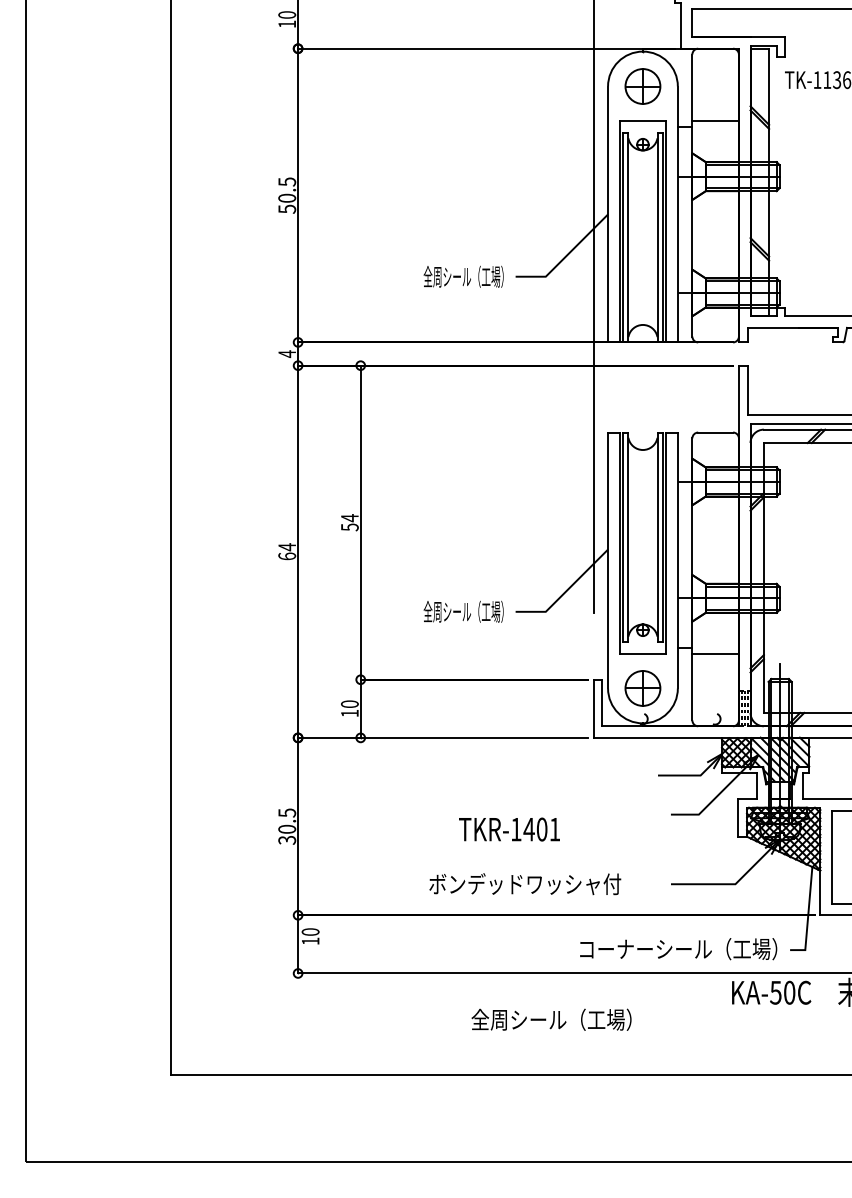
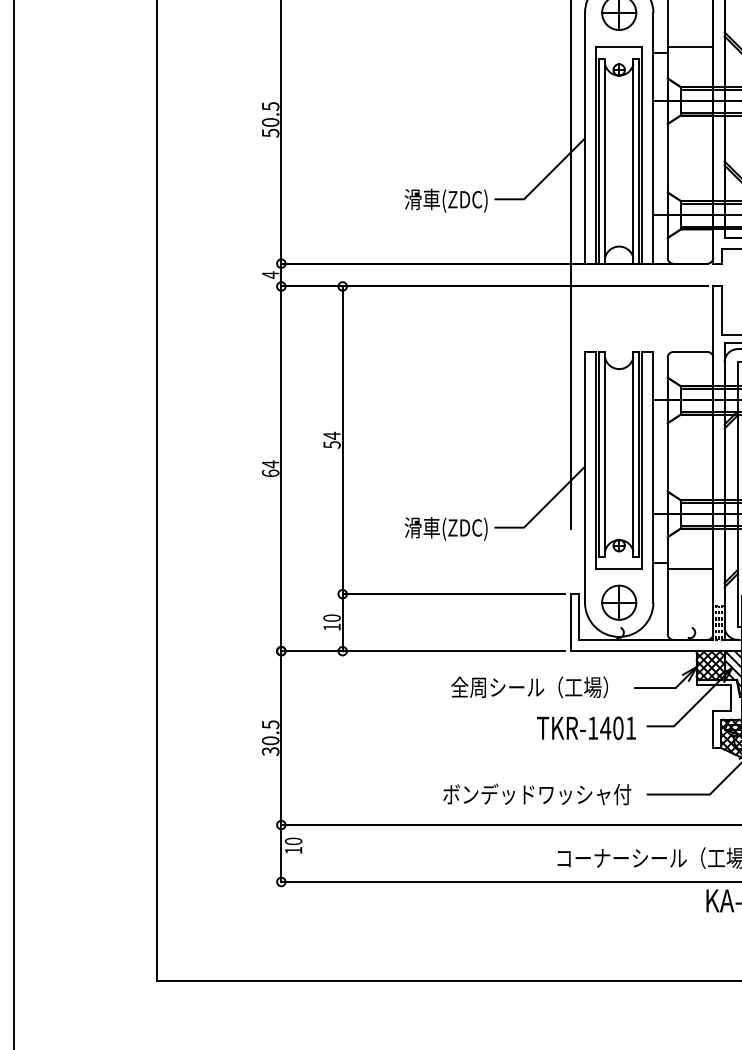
text: (465, 277) -> (445, 200), 全周シール（工場） -> 滑車(ZDC)
text: (465, 612) -> (445, 528), 全周シール（工場） -> 滑車(ZDC)
text: (509, 829) -> (586, 728), moved
text: (525, 884) -> (537, 794), moved
text: (551, 1019) -> (529, 687), moved

